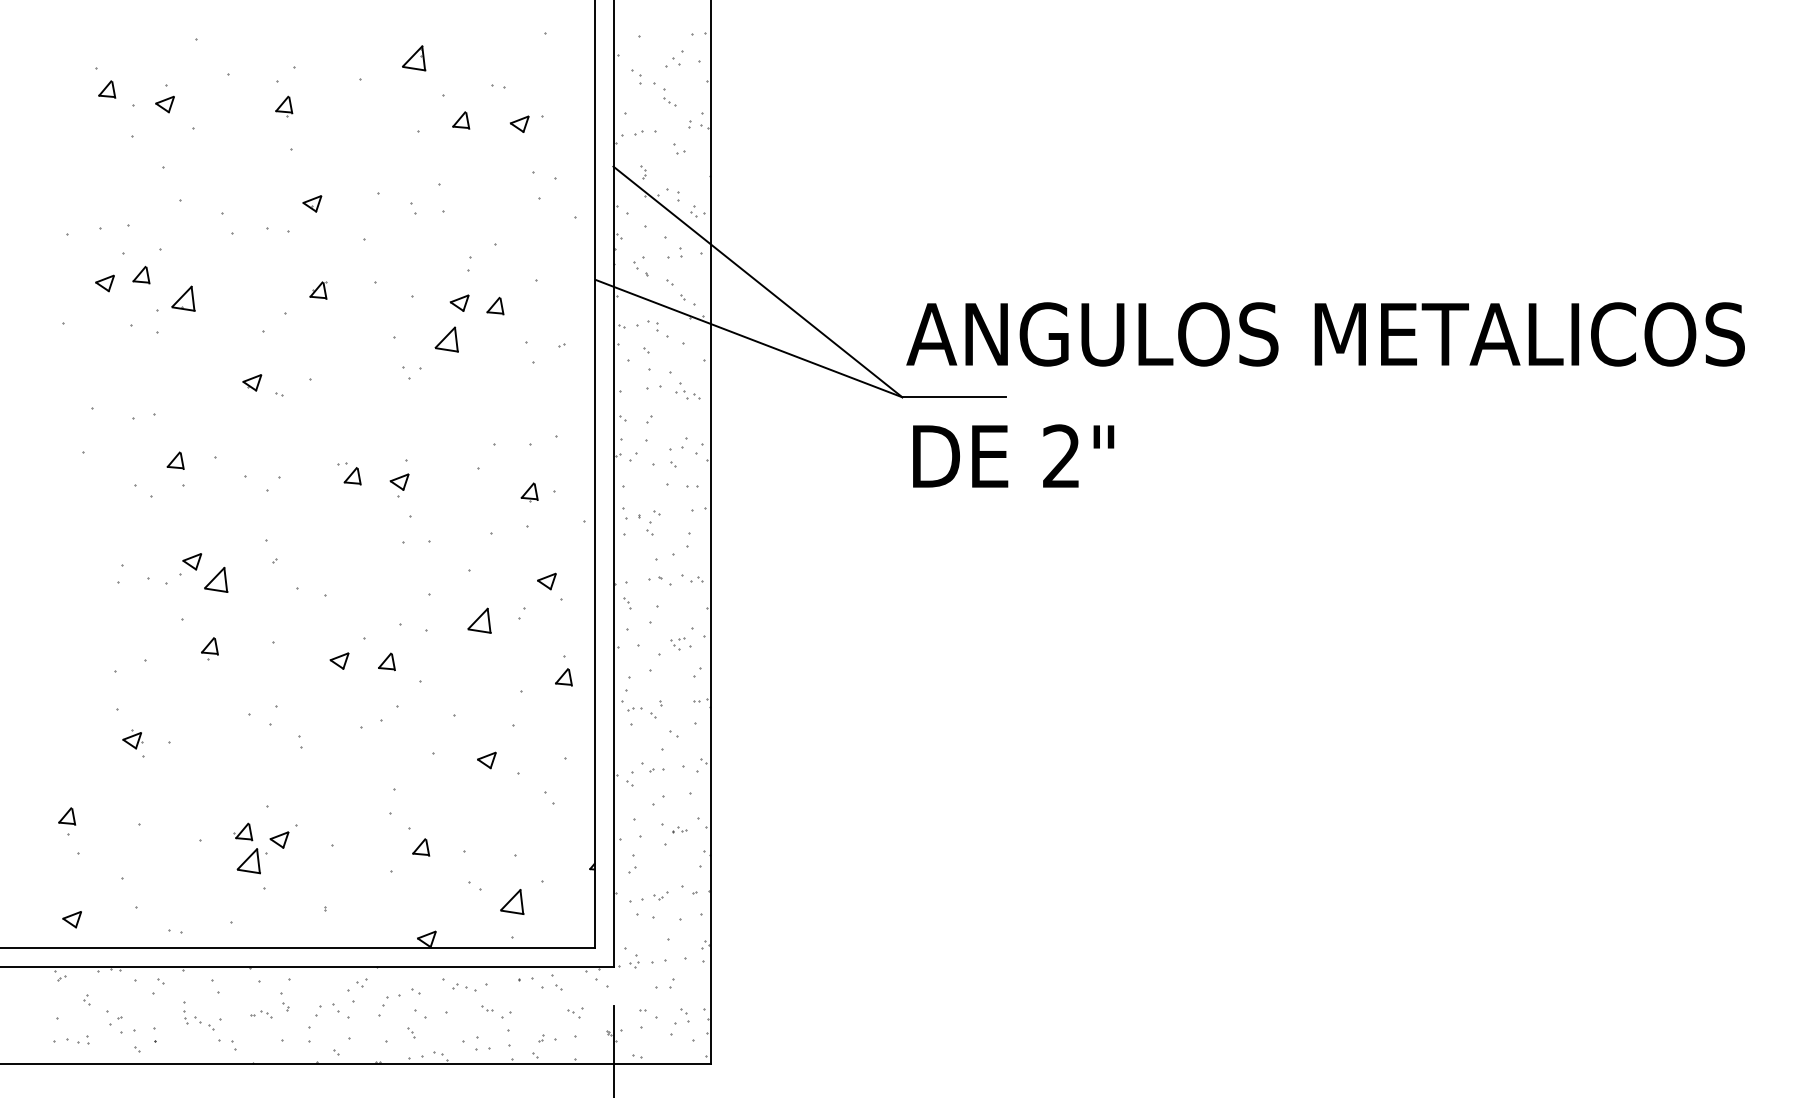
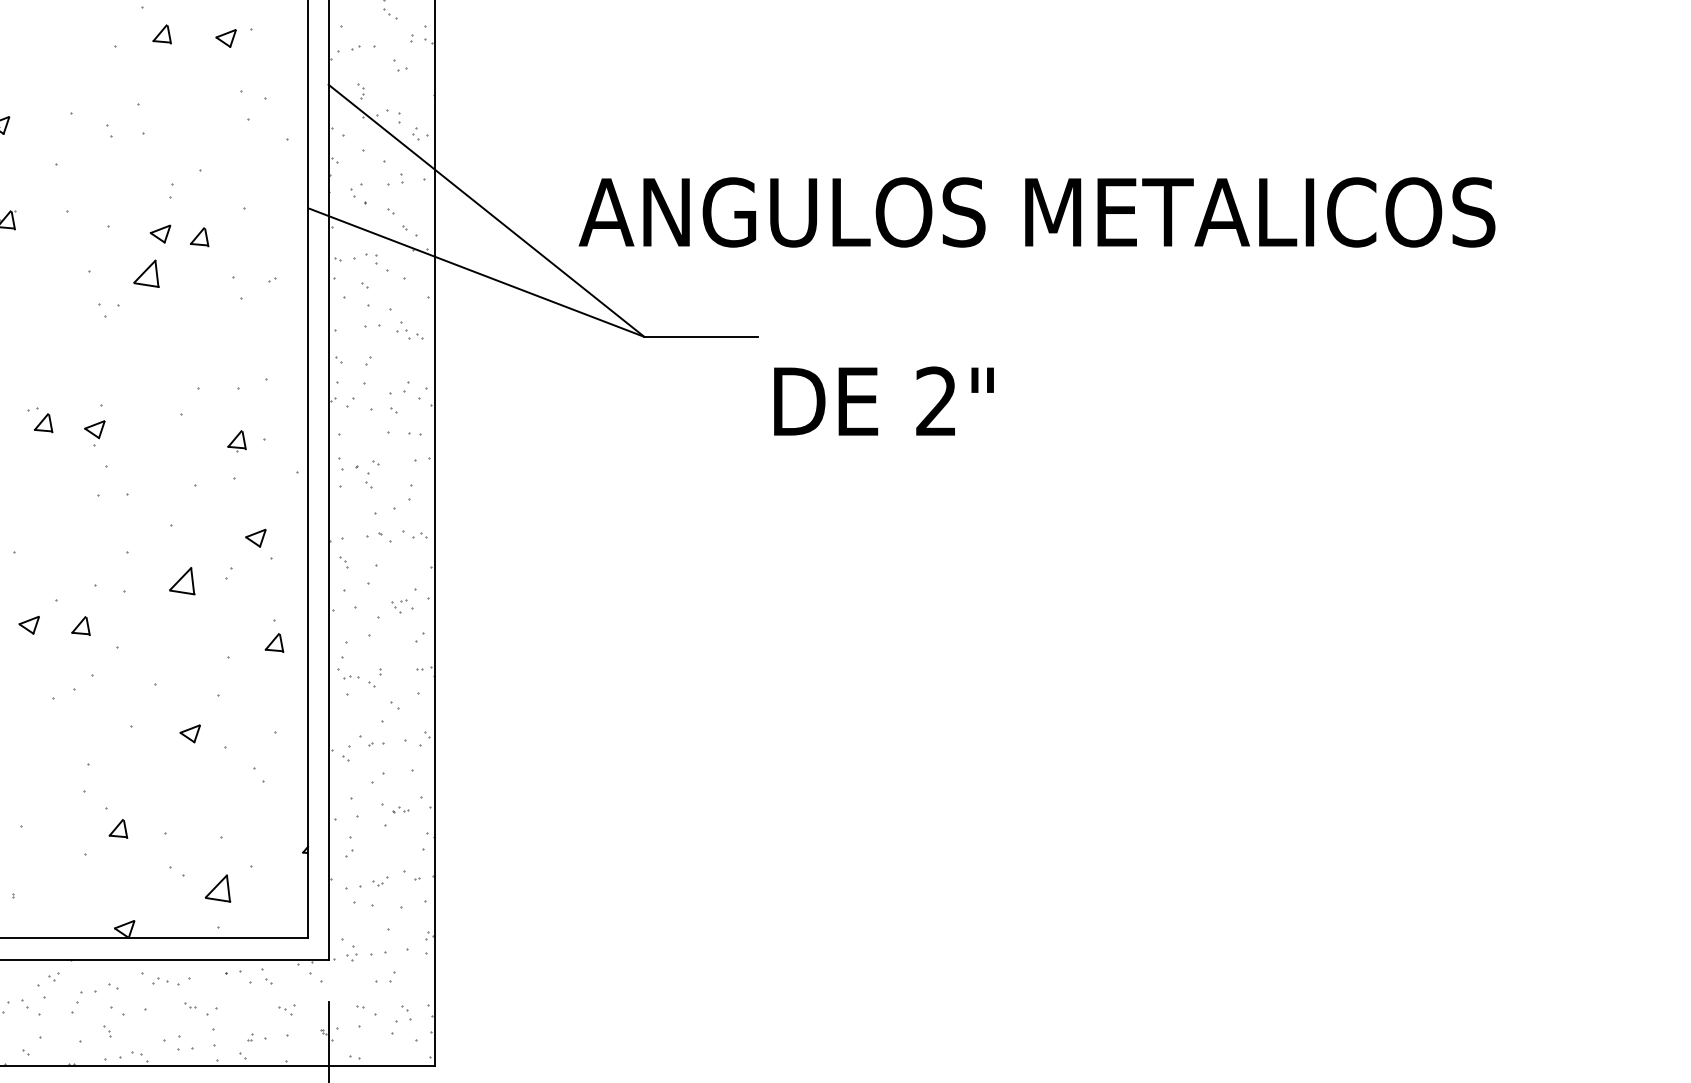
text: (1325, 334) -> (1036, 212), moved
text: (1013, 455) -> (883, 400), moved

